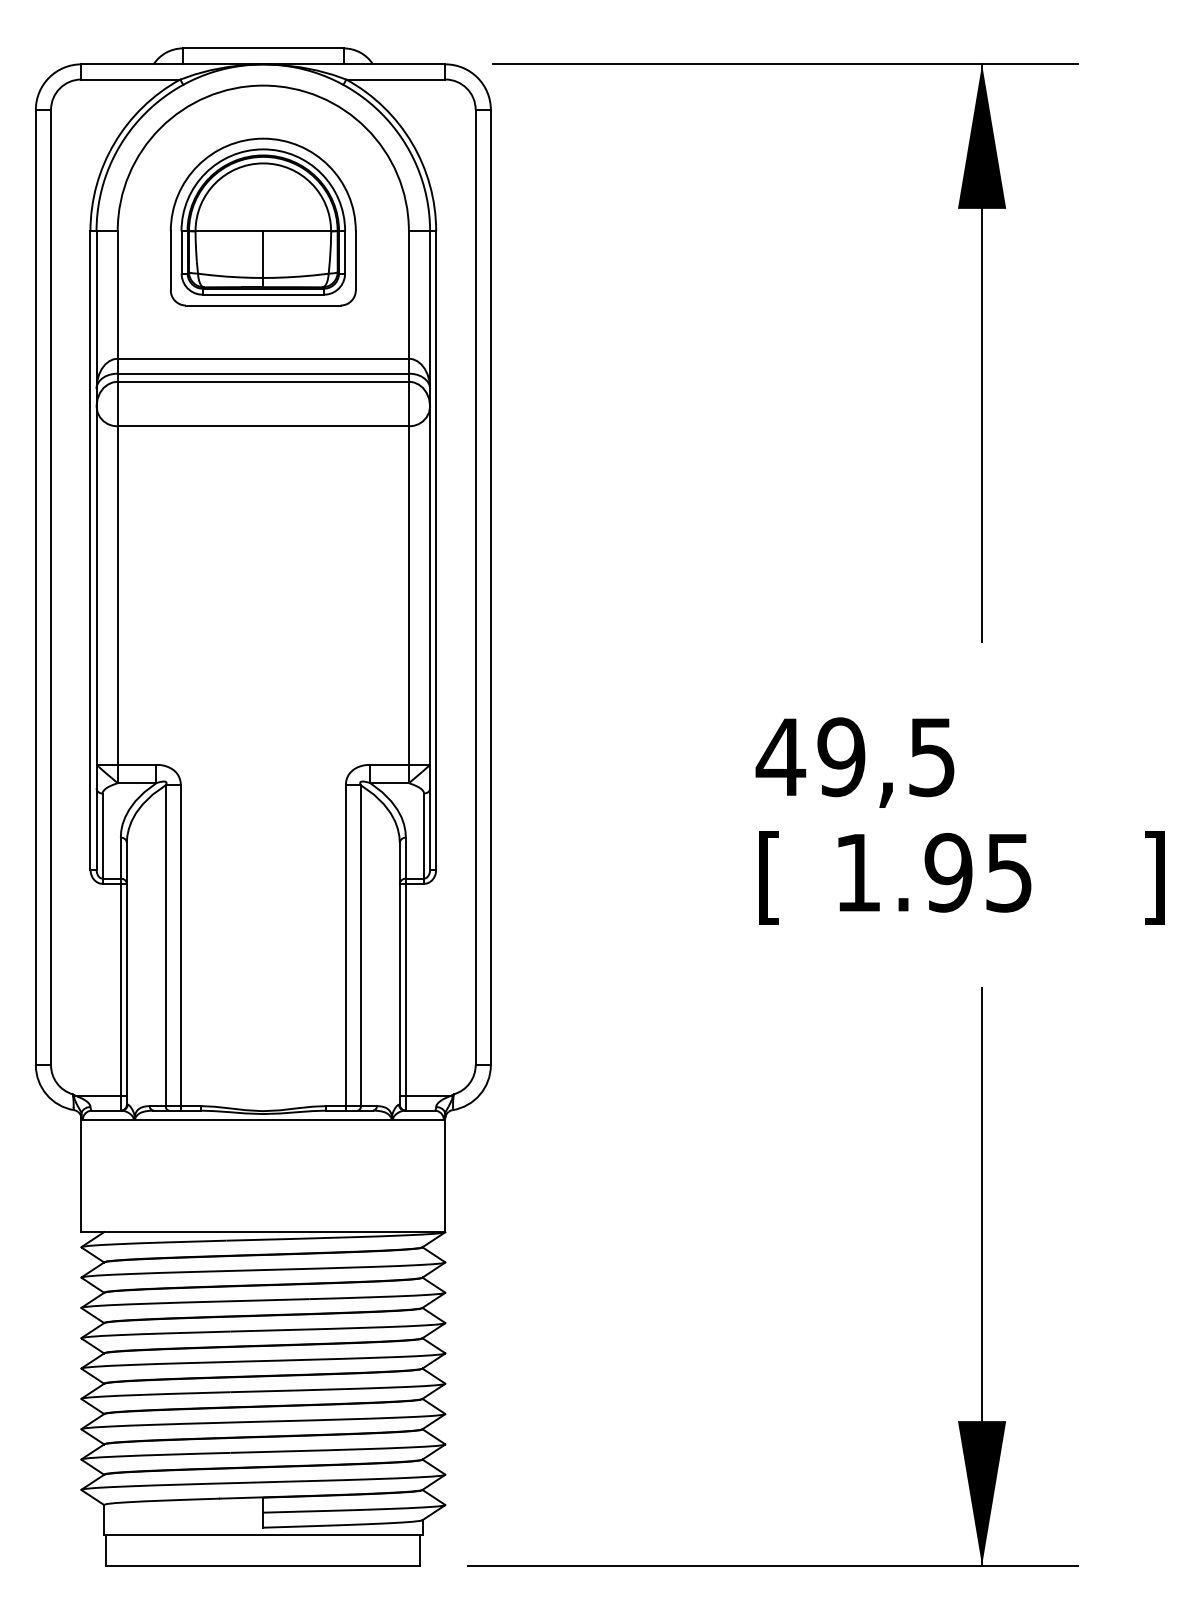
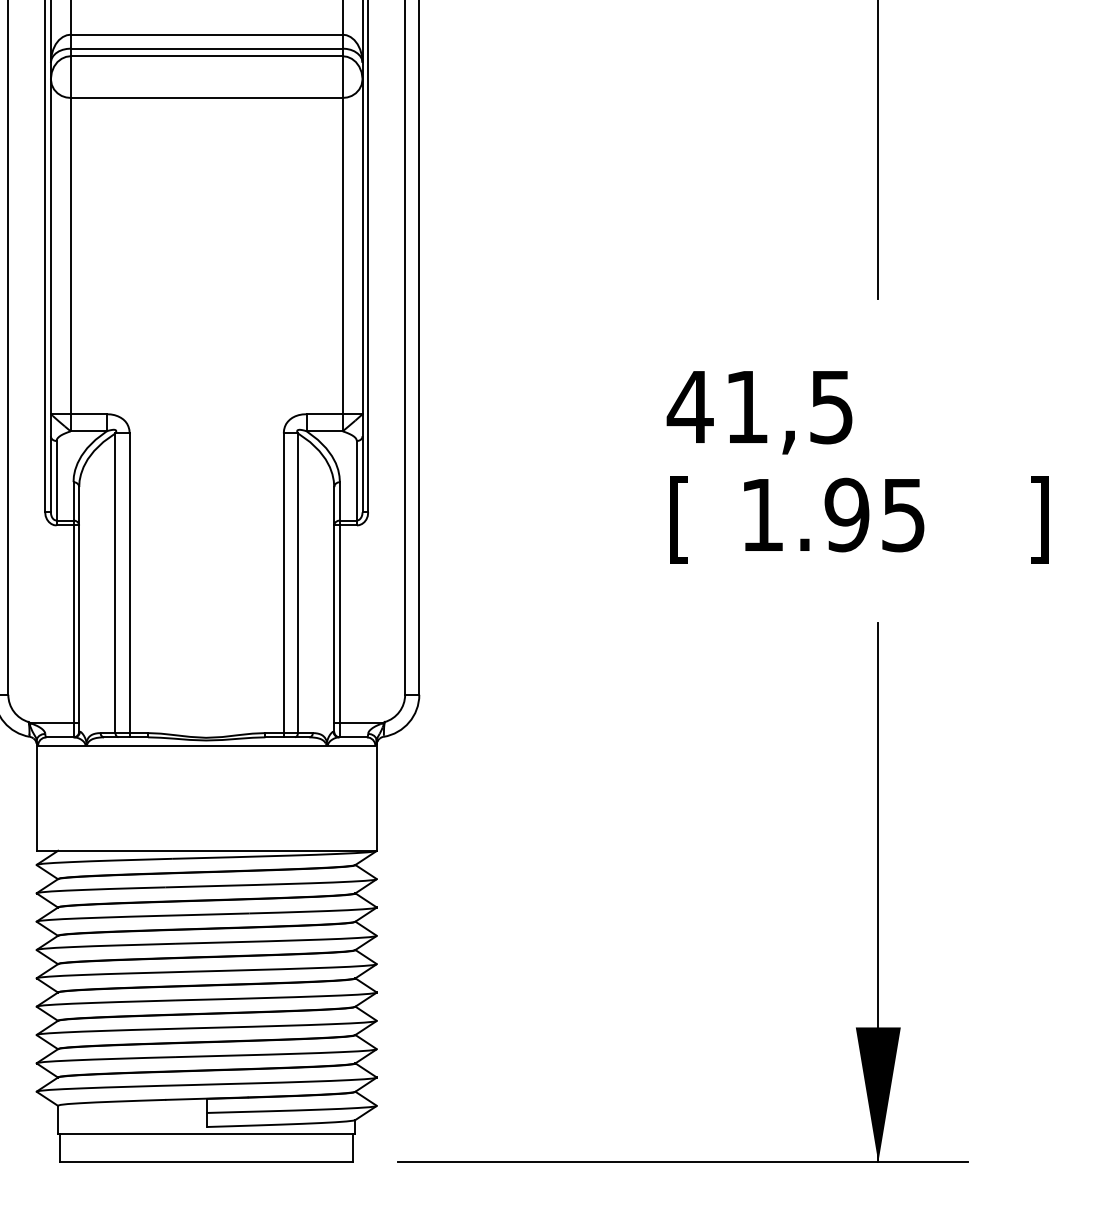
text: (841, 757) -> (746, 407), 49,5 -> 41,5

